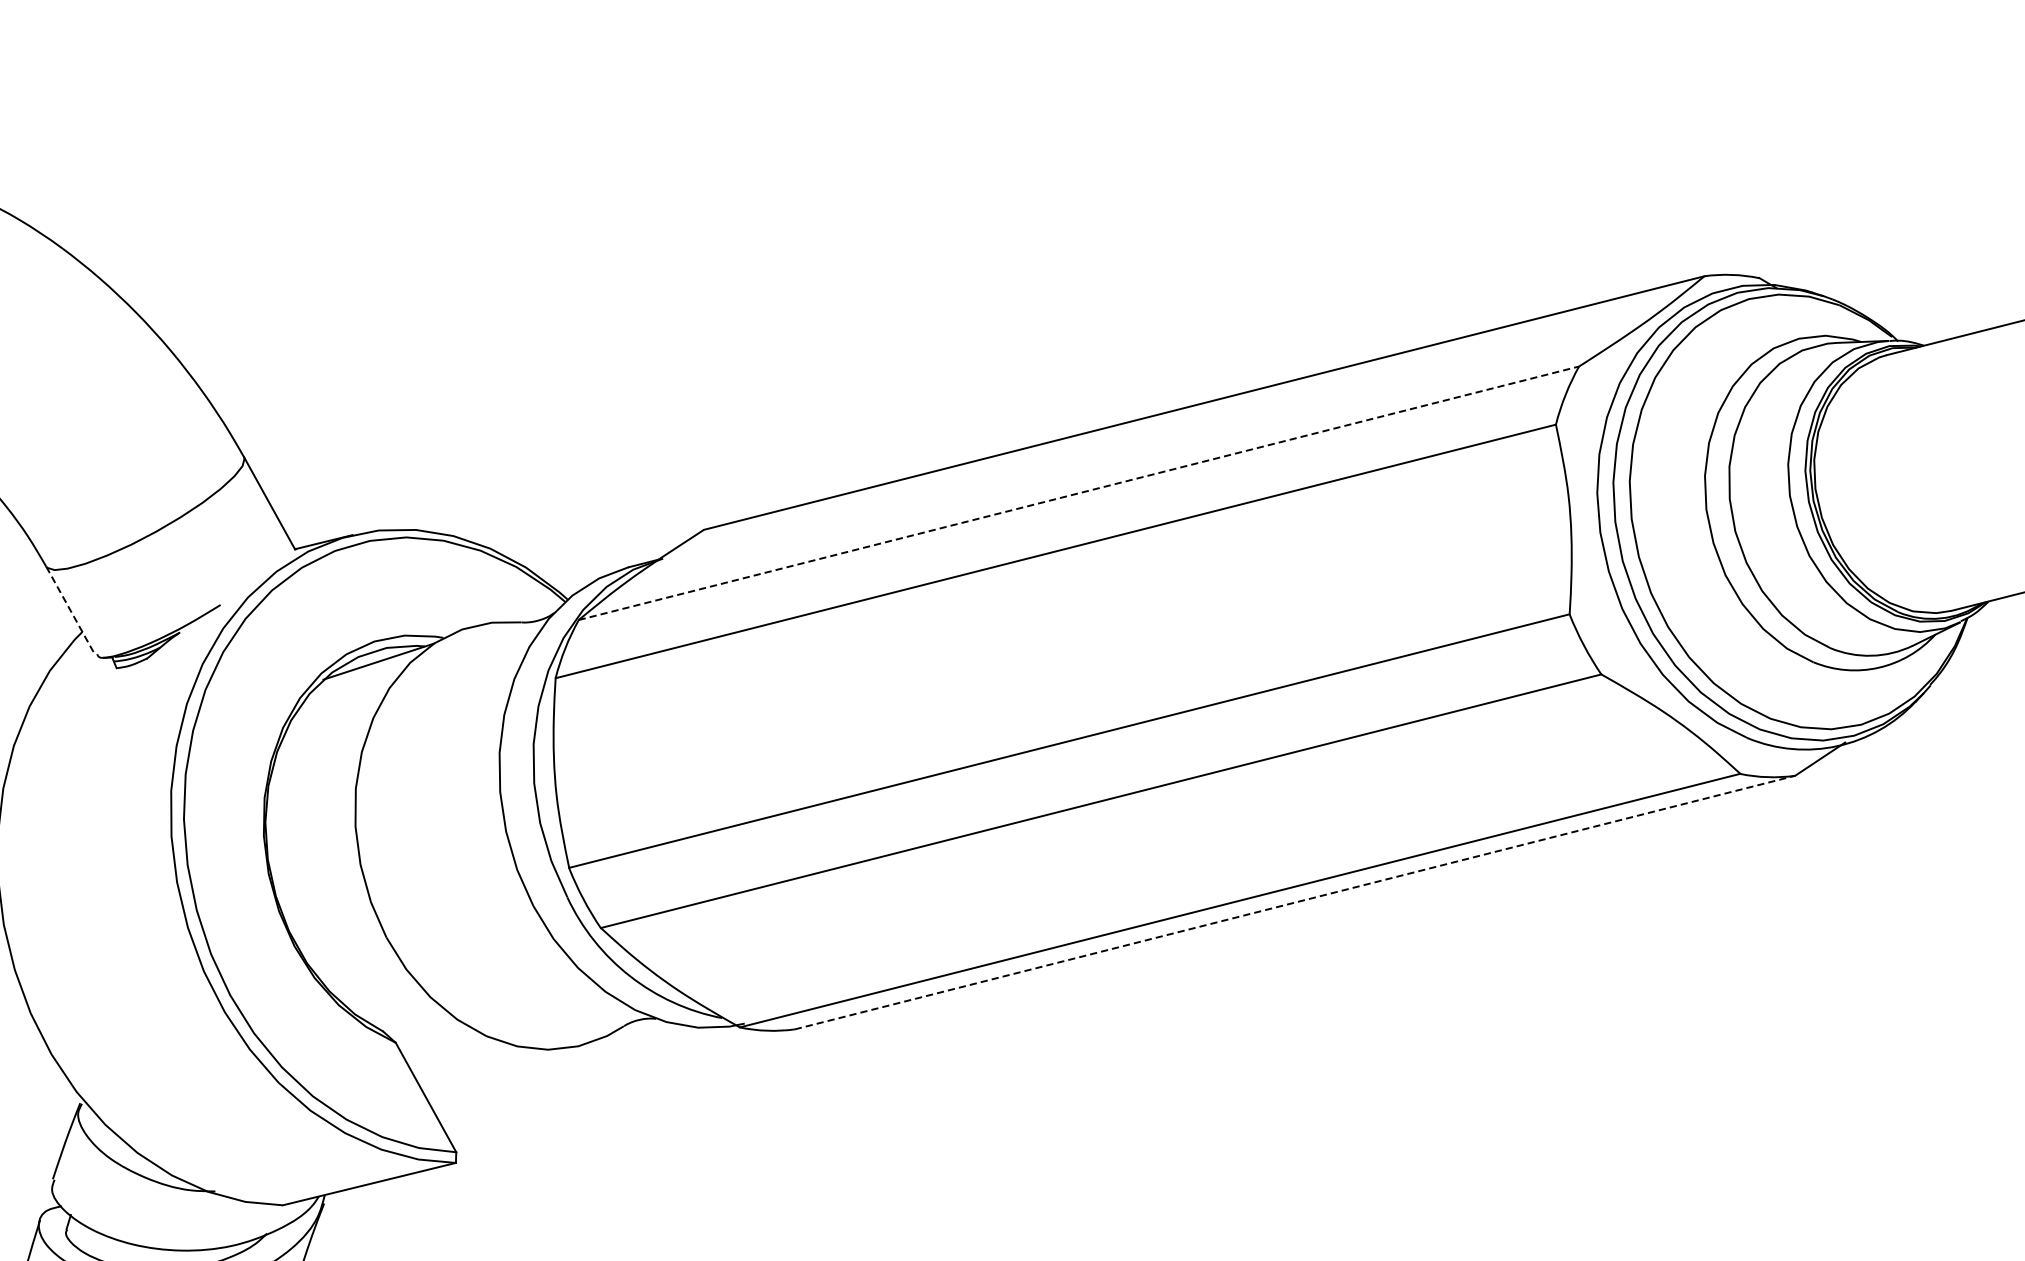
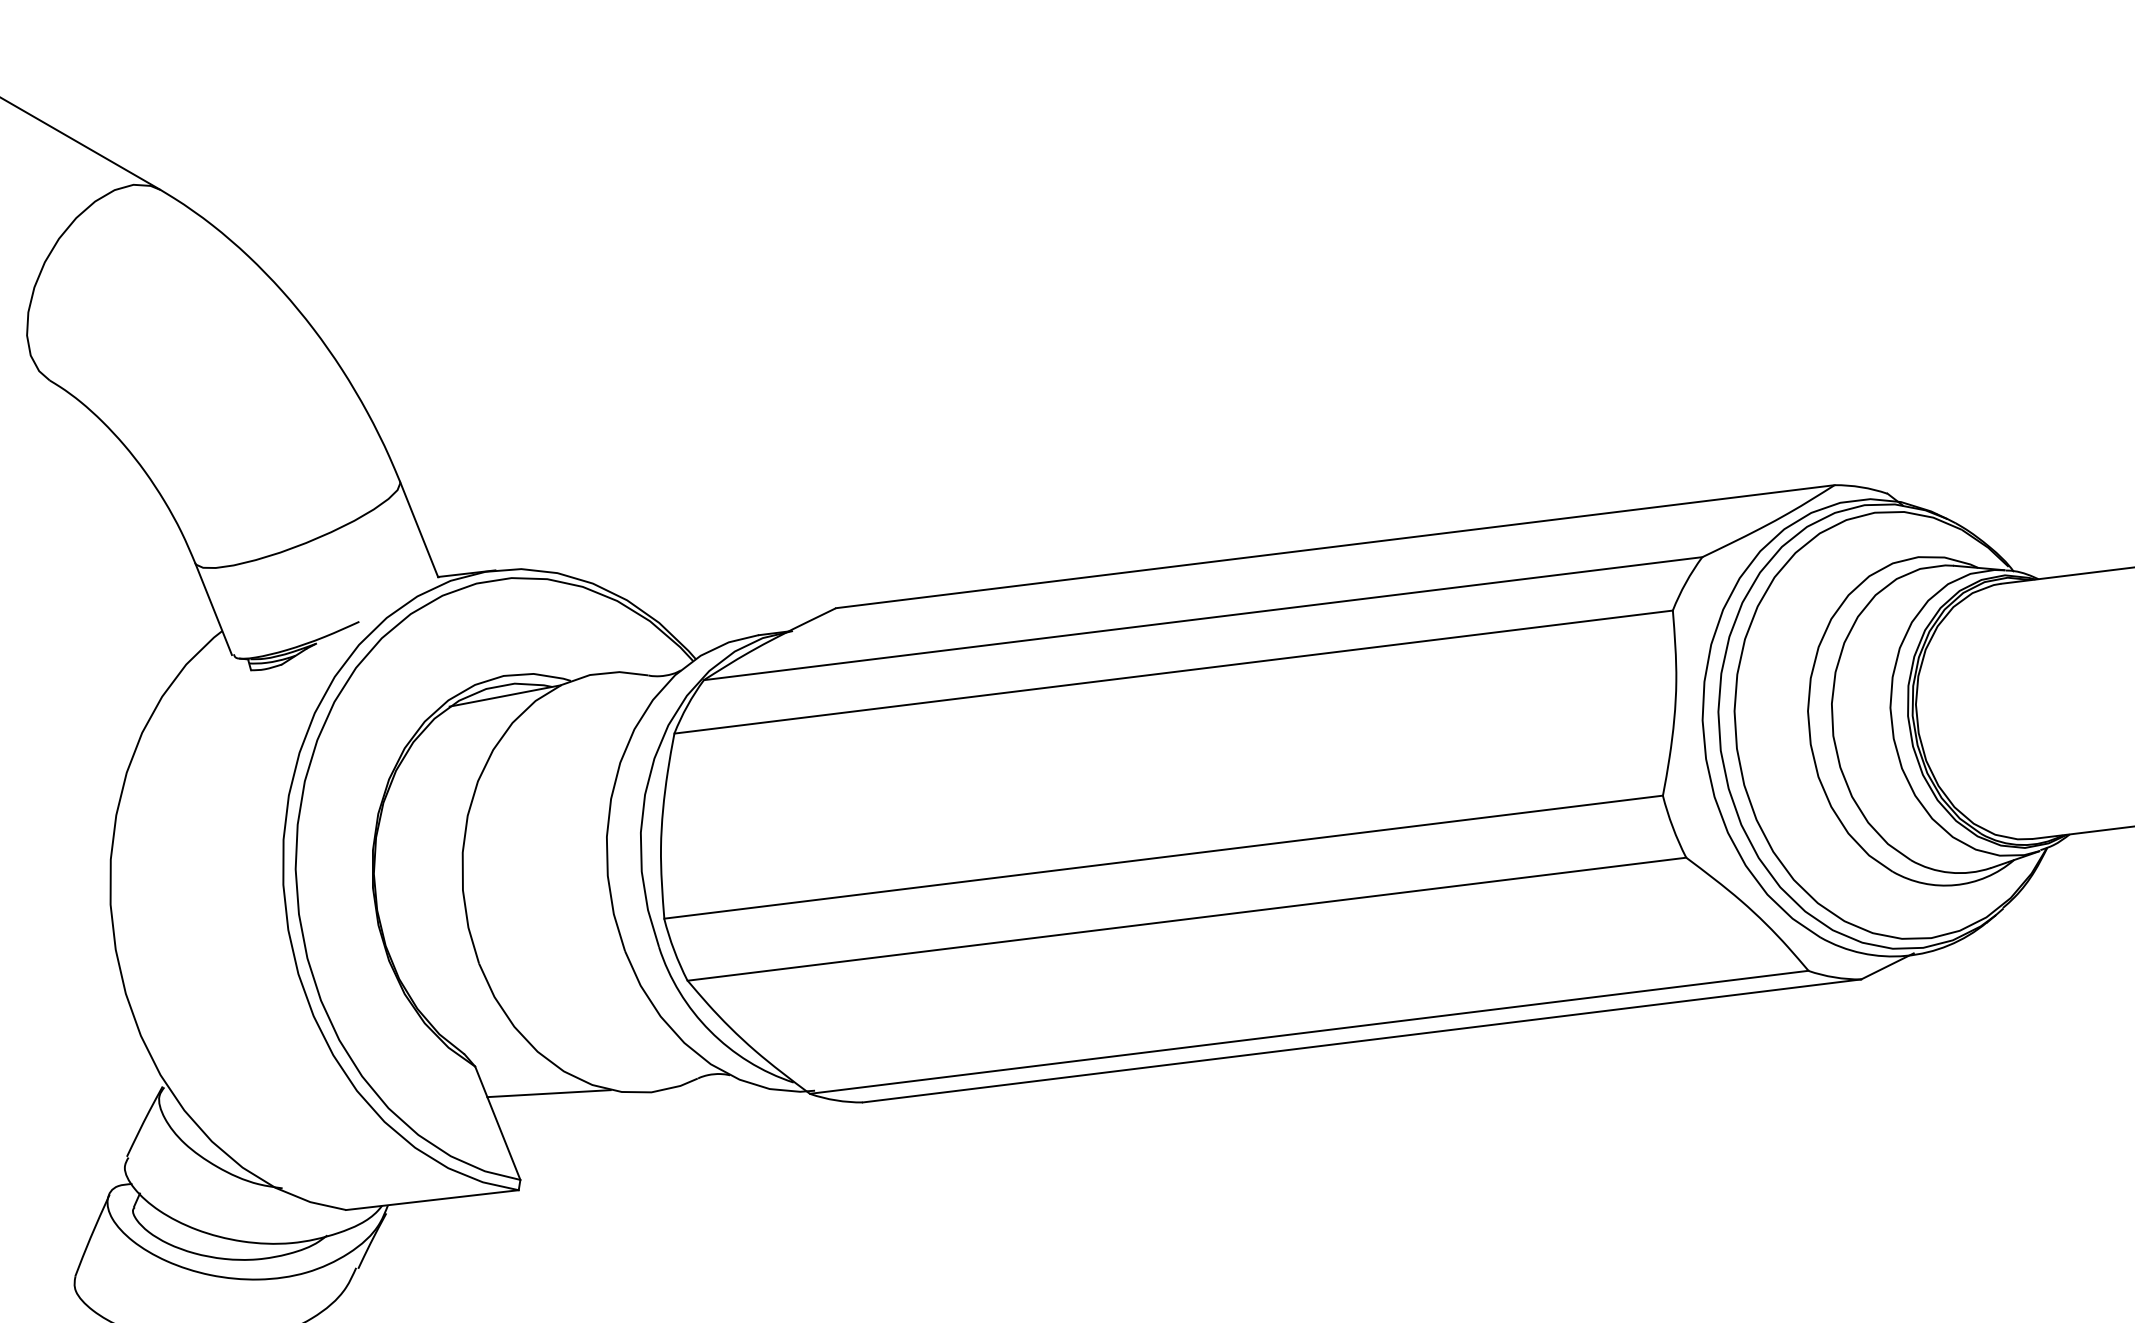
line: (1079, 493) -> (1203, 618), dashed -> solid
line: (70, 611) -> (213, 609), dashed -> solid
line: (1295, 902) -> (1362, 1040), dashed -> solid
line: (473, 1060) -> (548, 1093), added

